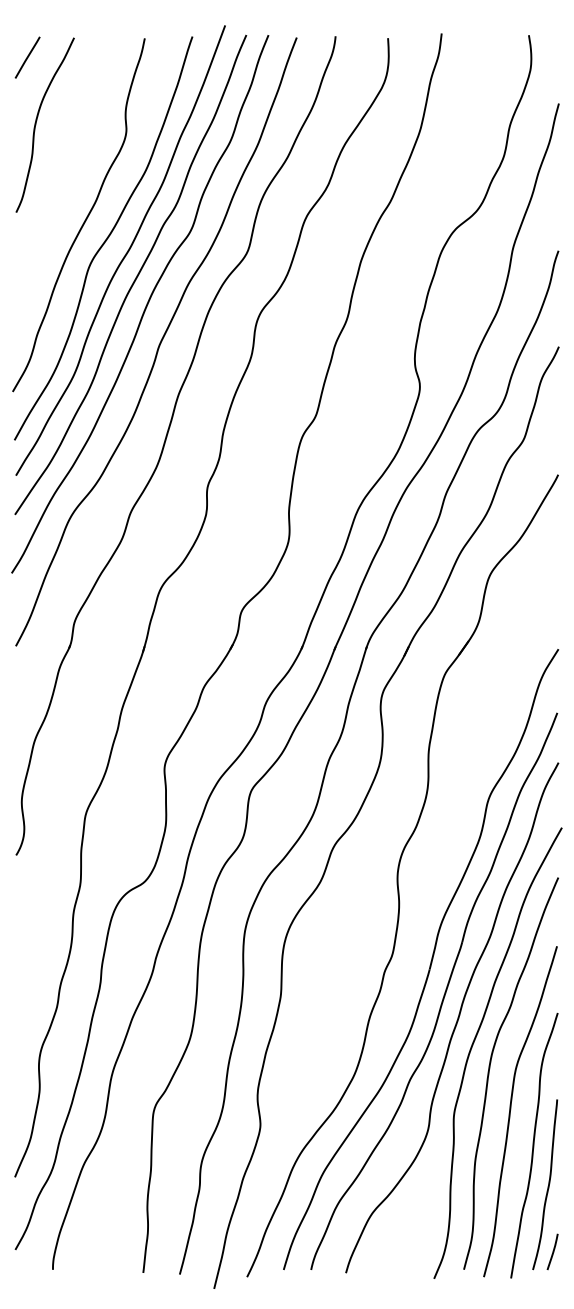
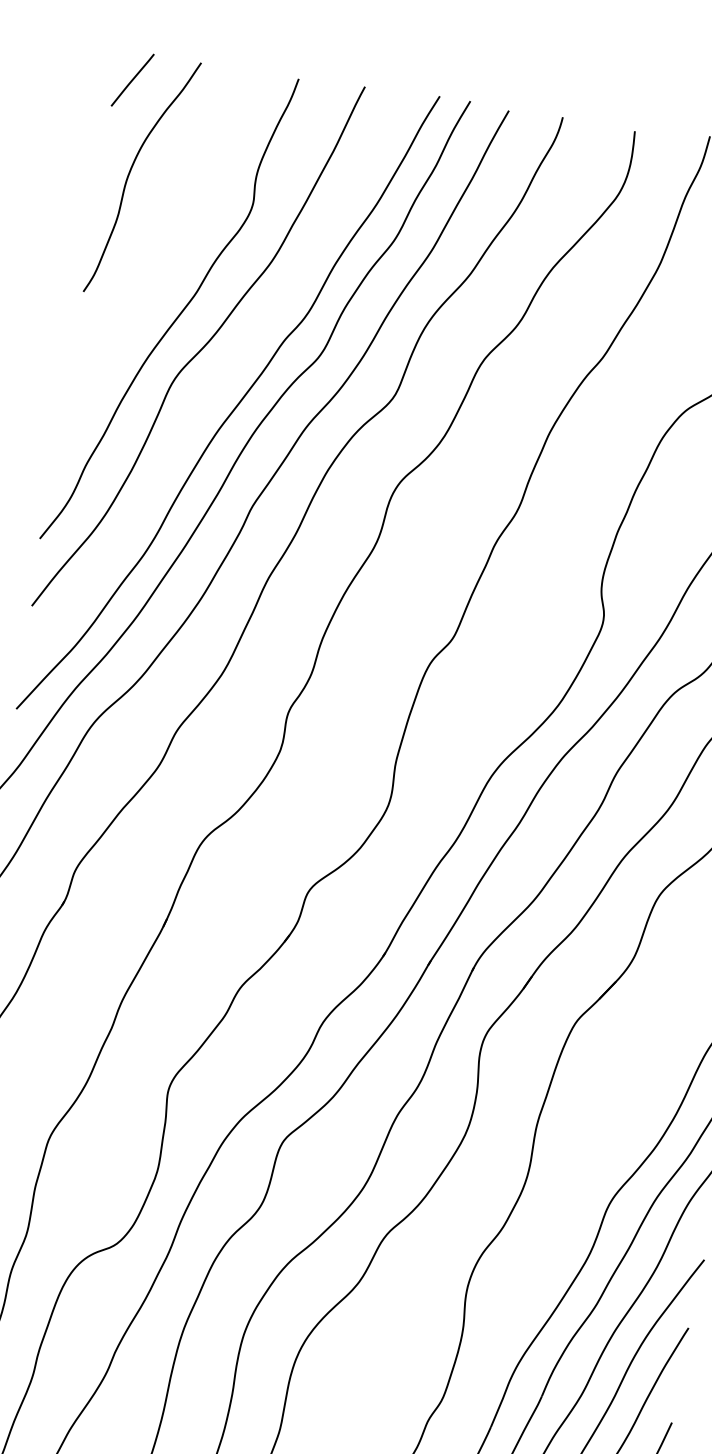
curve: (125, 253) -> (225, 371), removed

